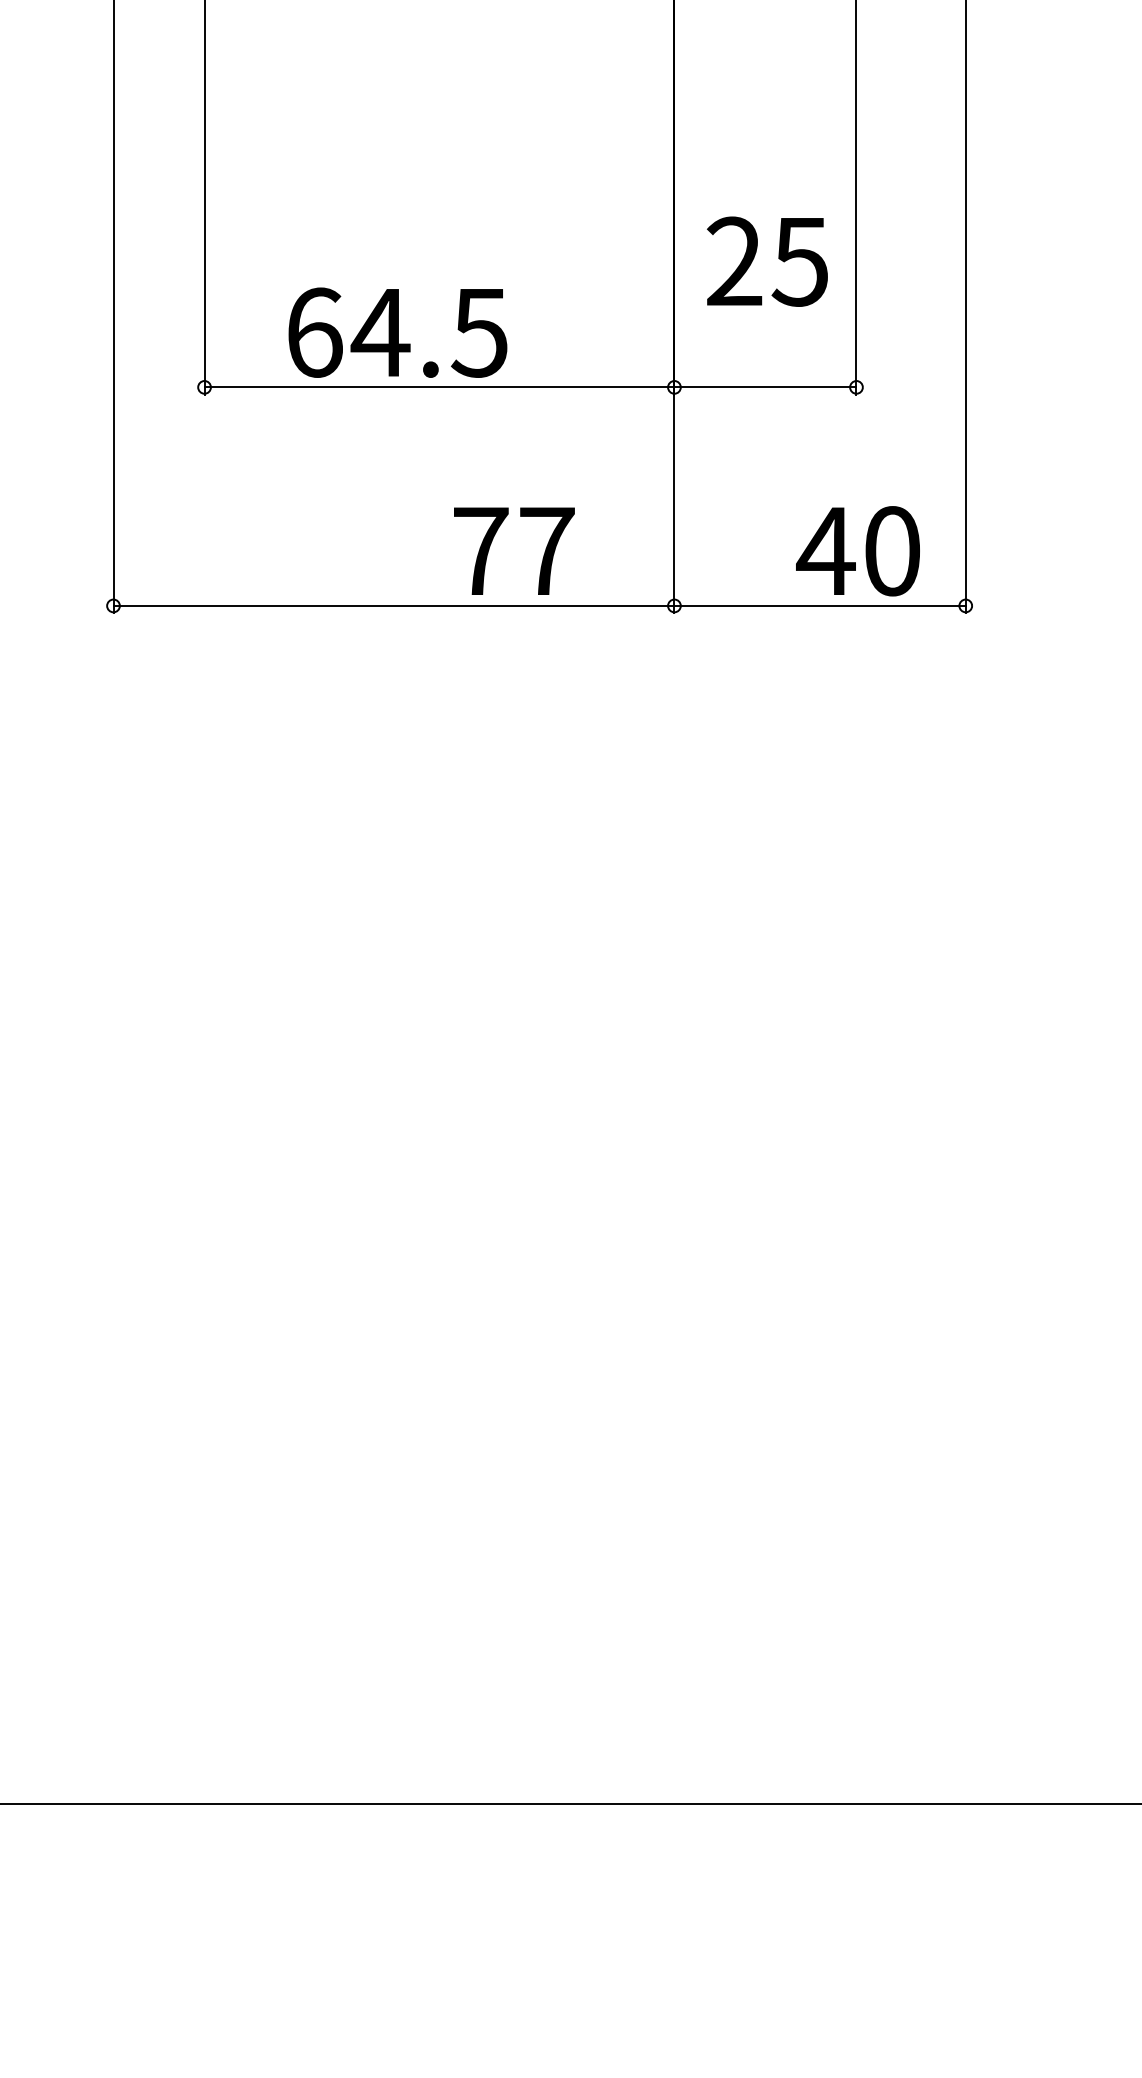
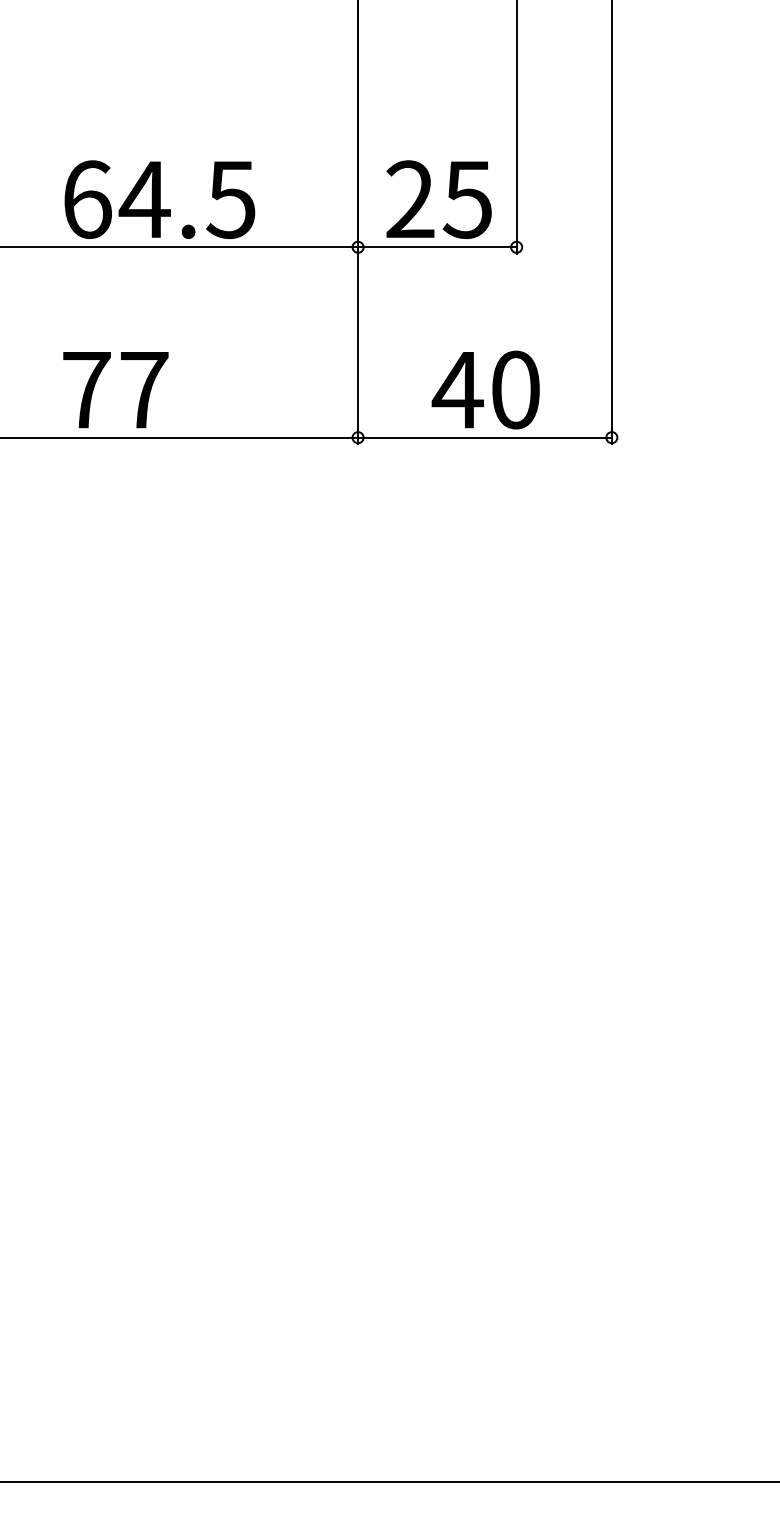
text: (767, 261) -> (439, 199), moved
text: (397, 332) -> (159, 199), moved
text: (514, 550) -> (115, 389), moved
text: (857, 551) -> (485, 390), moved

